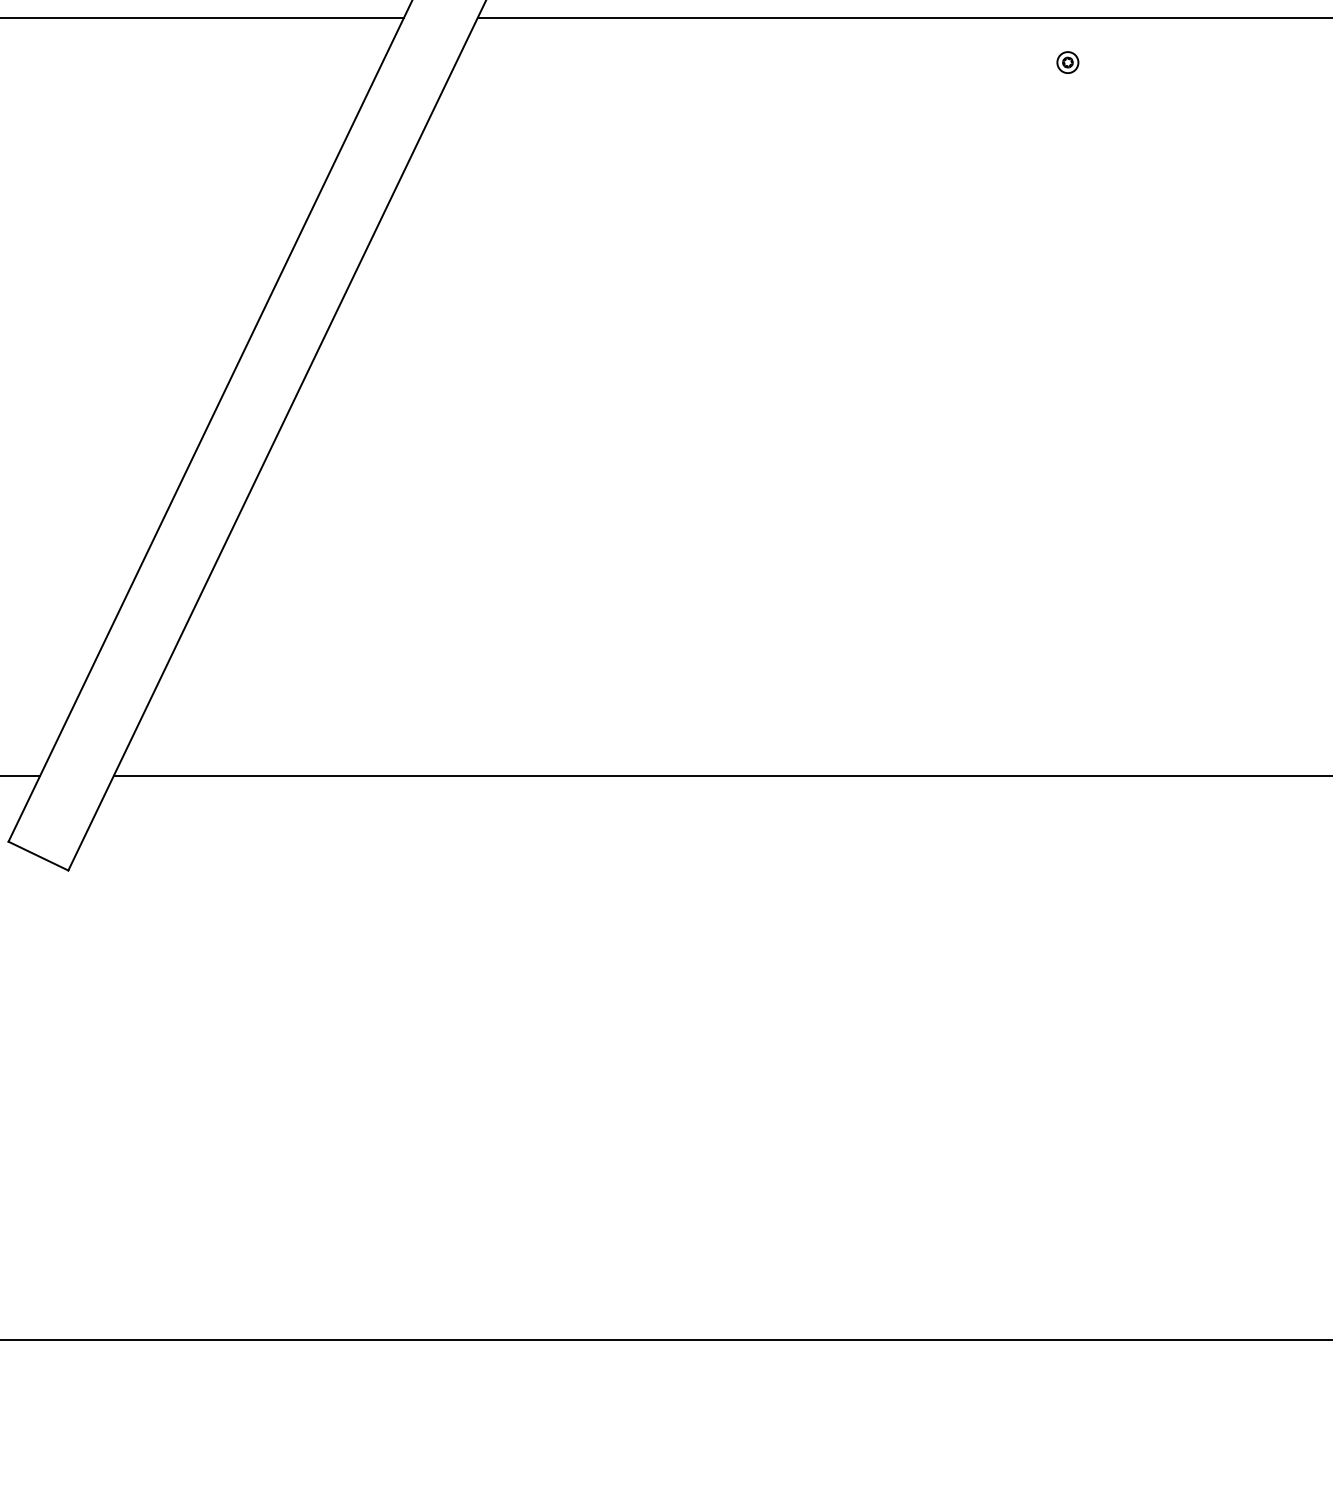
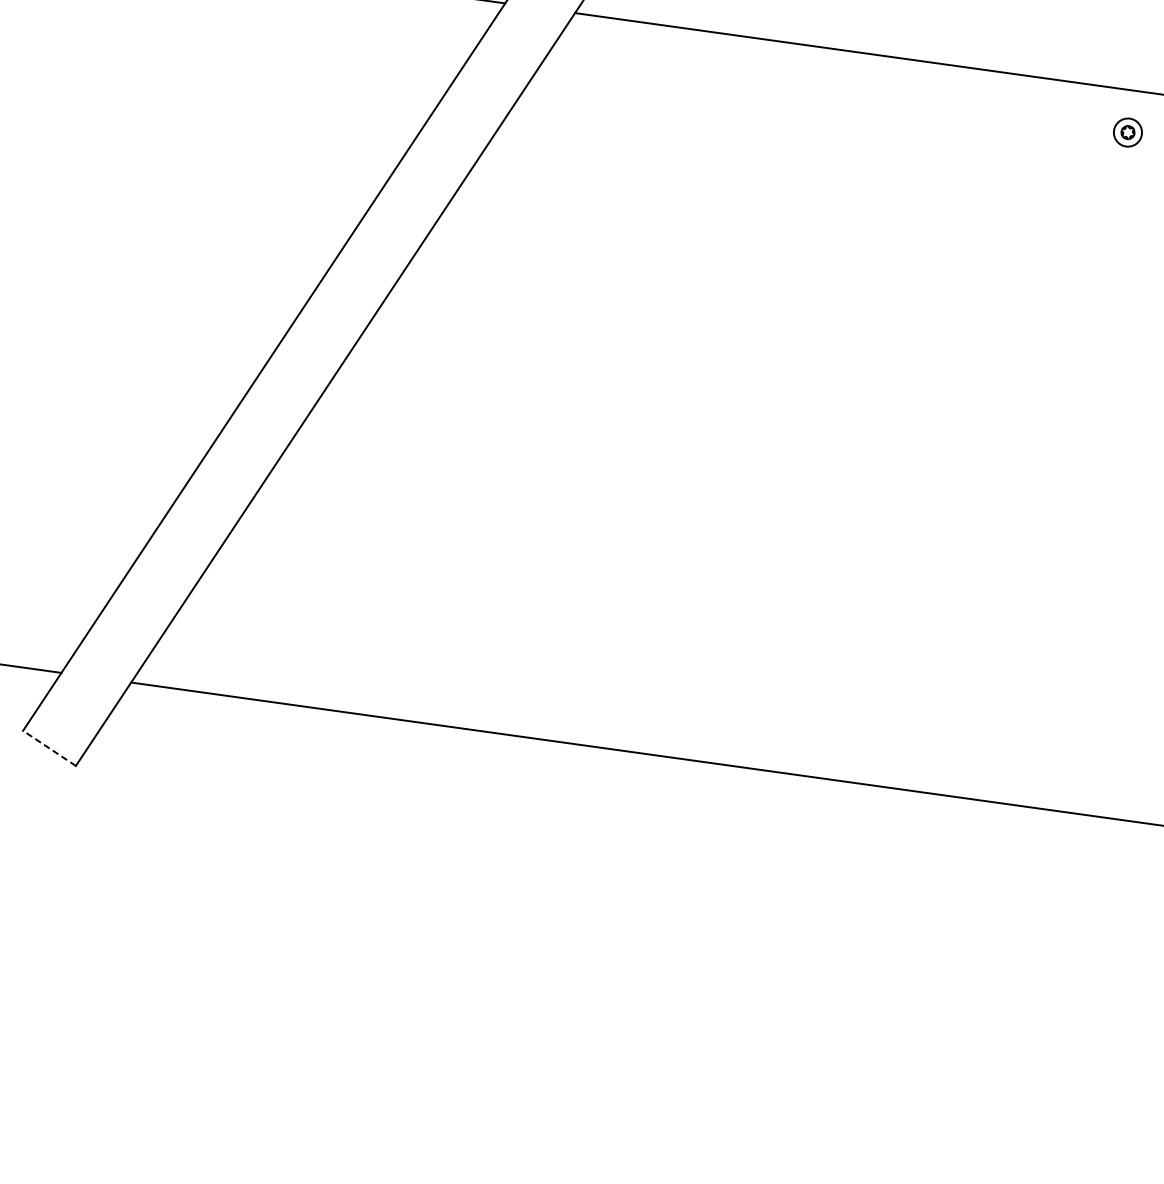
part: (1067, 62) -> (1127, 132), size x1.4
line: (38, 855) -> (49, 747), solid -> dashed

